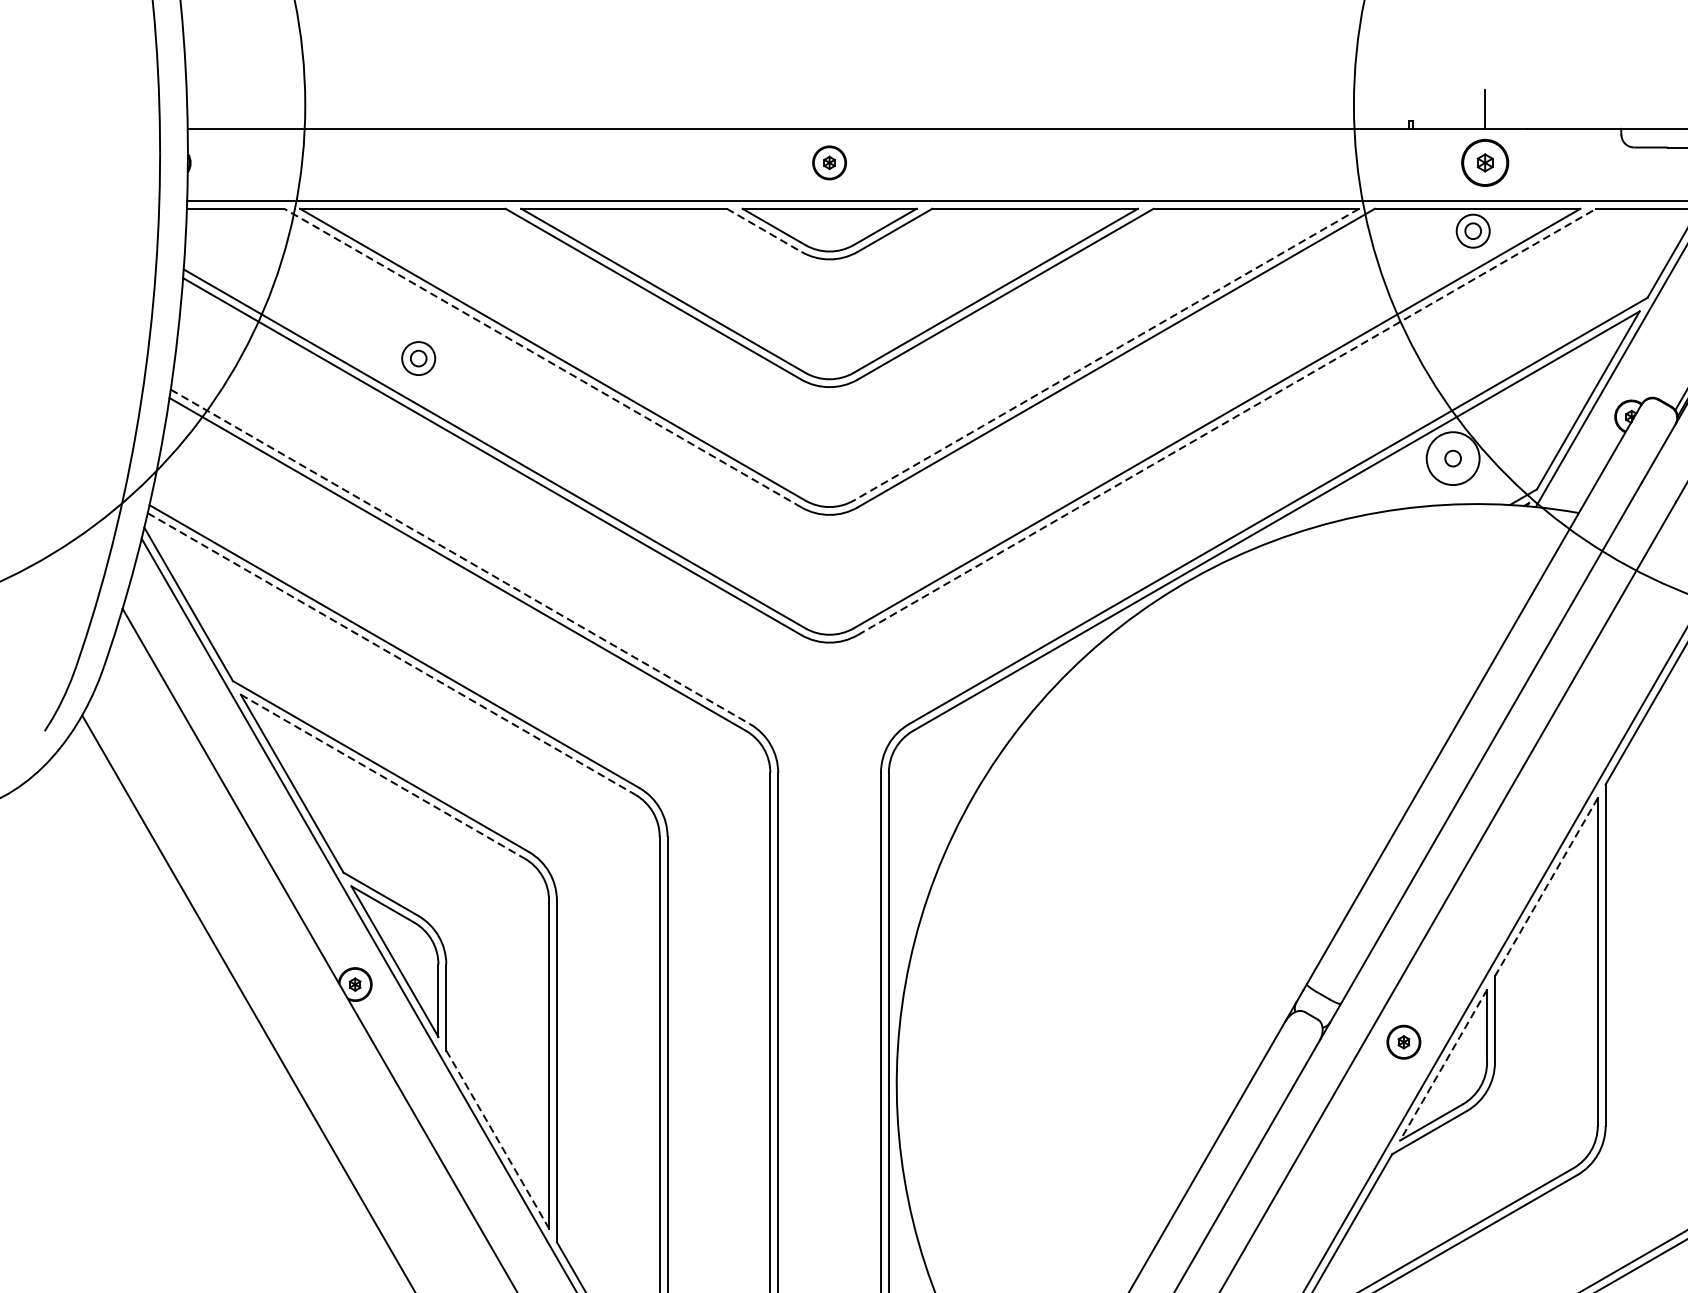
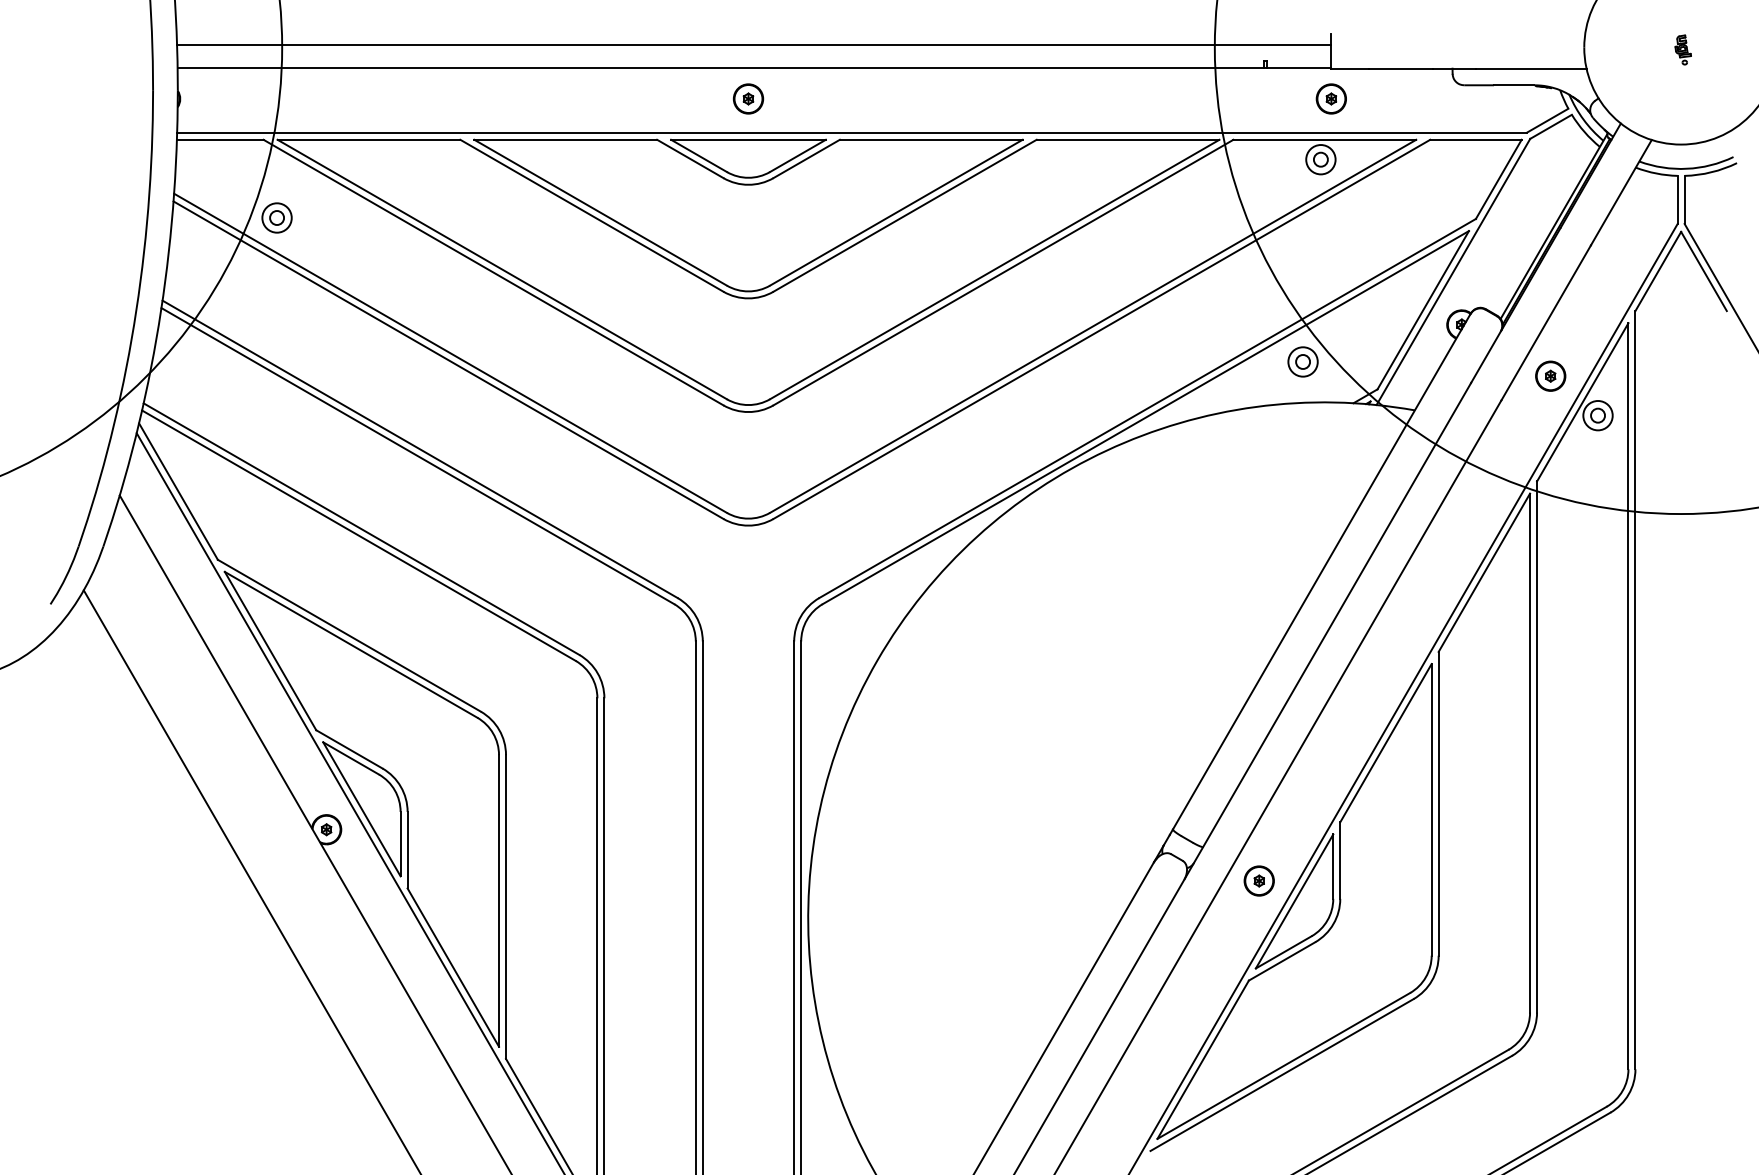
line: (836, 102) -> (754, 45), added
part: (1483, 162) -> (1330, 98), size x0.71
line: (764, 230) -> (690, 159), dashed -> solid
line: (1106, 354) -> (994, 269), dashed -> solid
part: (418, 358) -> (276, 217), moved
line: (542, 358) -> (493, 272), dashed -> solid
line: (1227, 422) -> (1102, 329), dashed -> solid
circle: (1452, 458) -> (1302, 361), size x0.62
line: (460, 557) -> (420, 449), dashed -> solid
line: (392, 653) -> (359, 535), dashed -> solid
line: (383, 776) -> (351, 644), dashed -> solid
line: (1545, 887) -> (1385, 743), dashed -> solid
line: (1443, 1065) -> (1294, 901), dashed -> solid
line: (497, 1140) -> (453, 968), dashed -> solid

